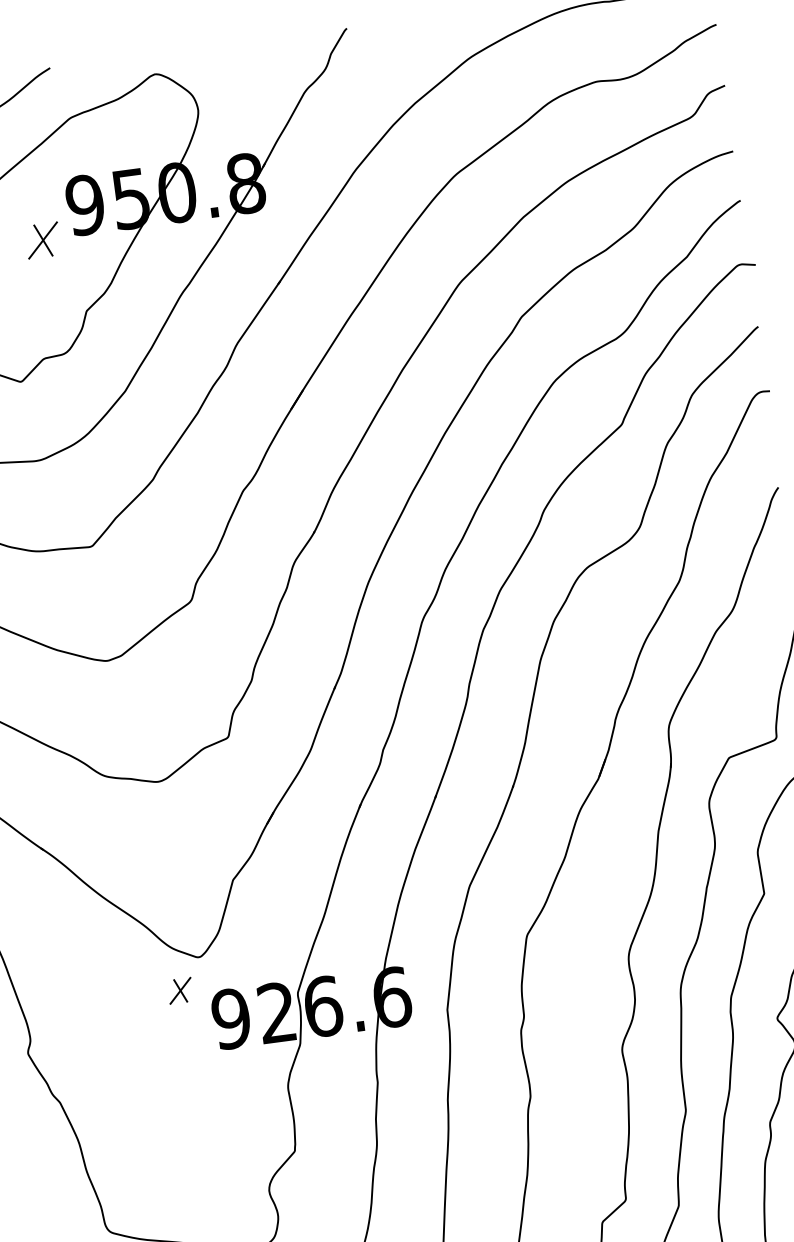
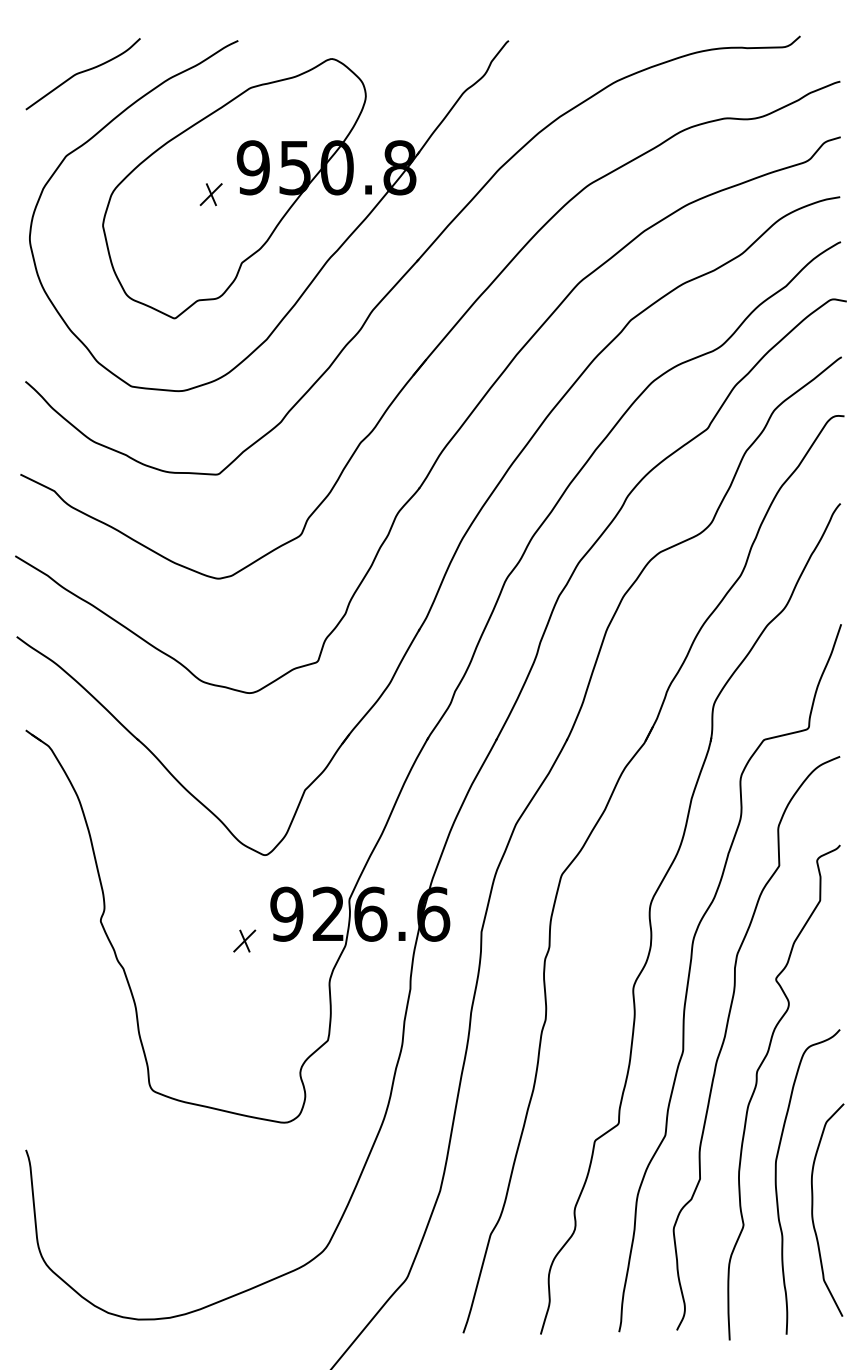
part: (42, 240) -> (210, 194), size x0.71
part: (180, 990) -> (244, 940), moved

